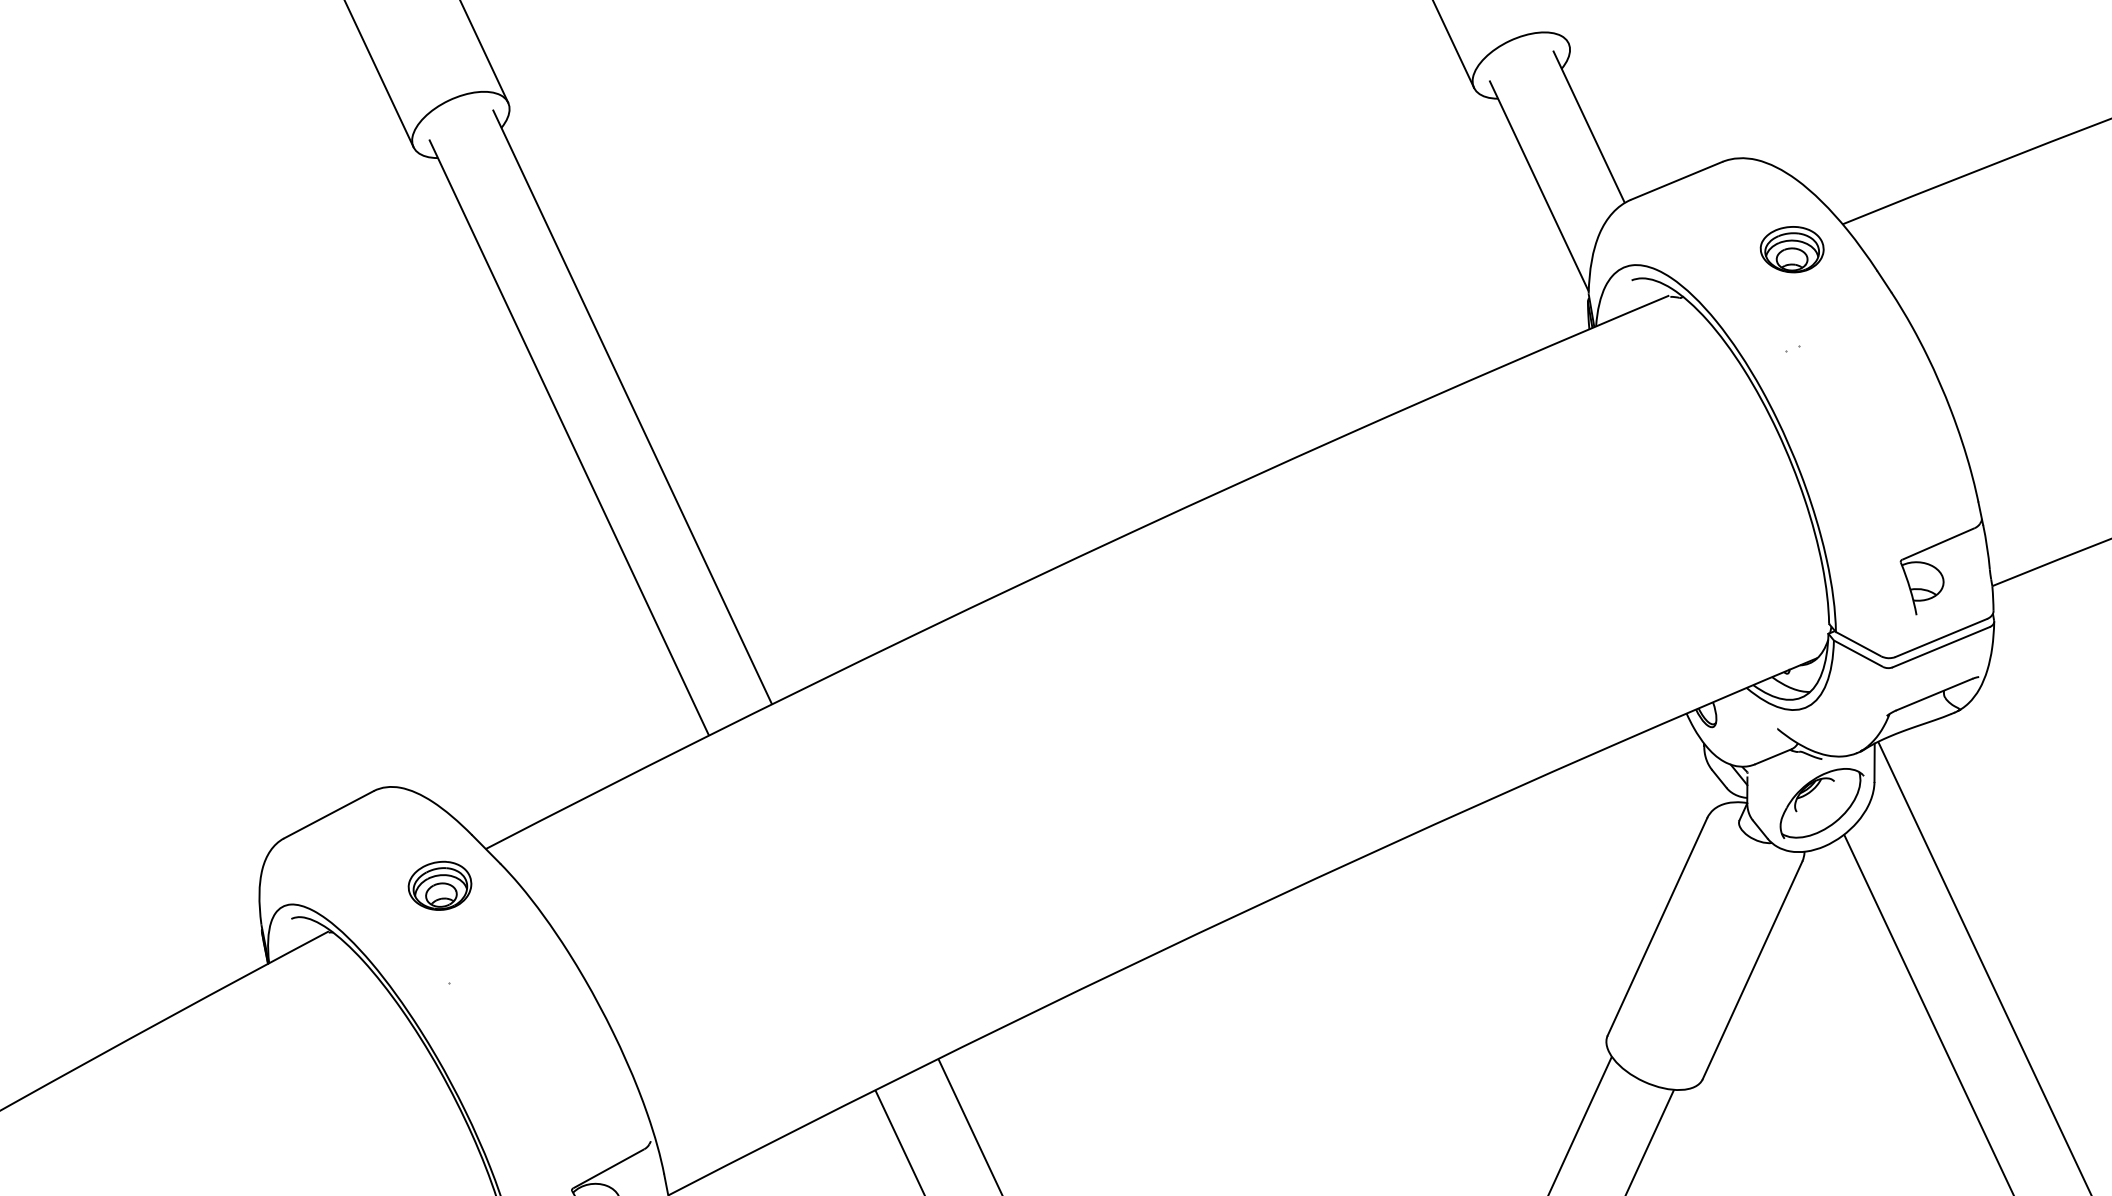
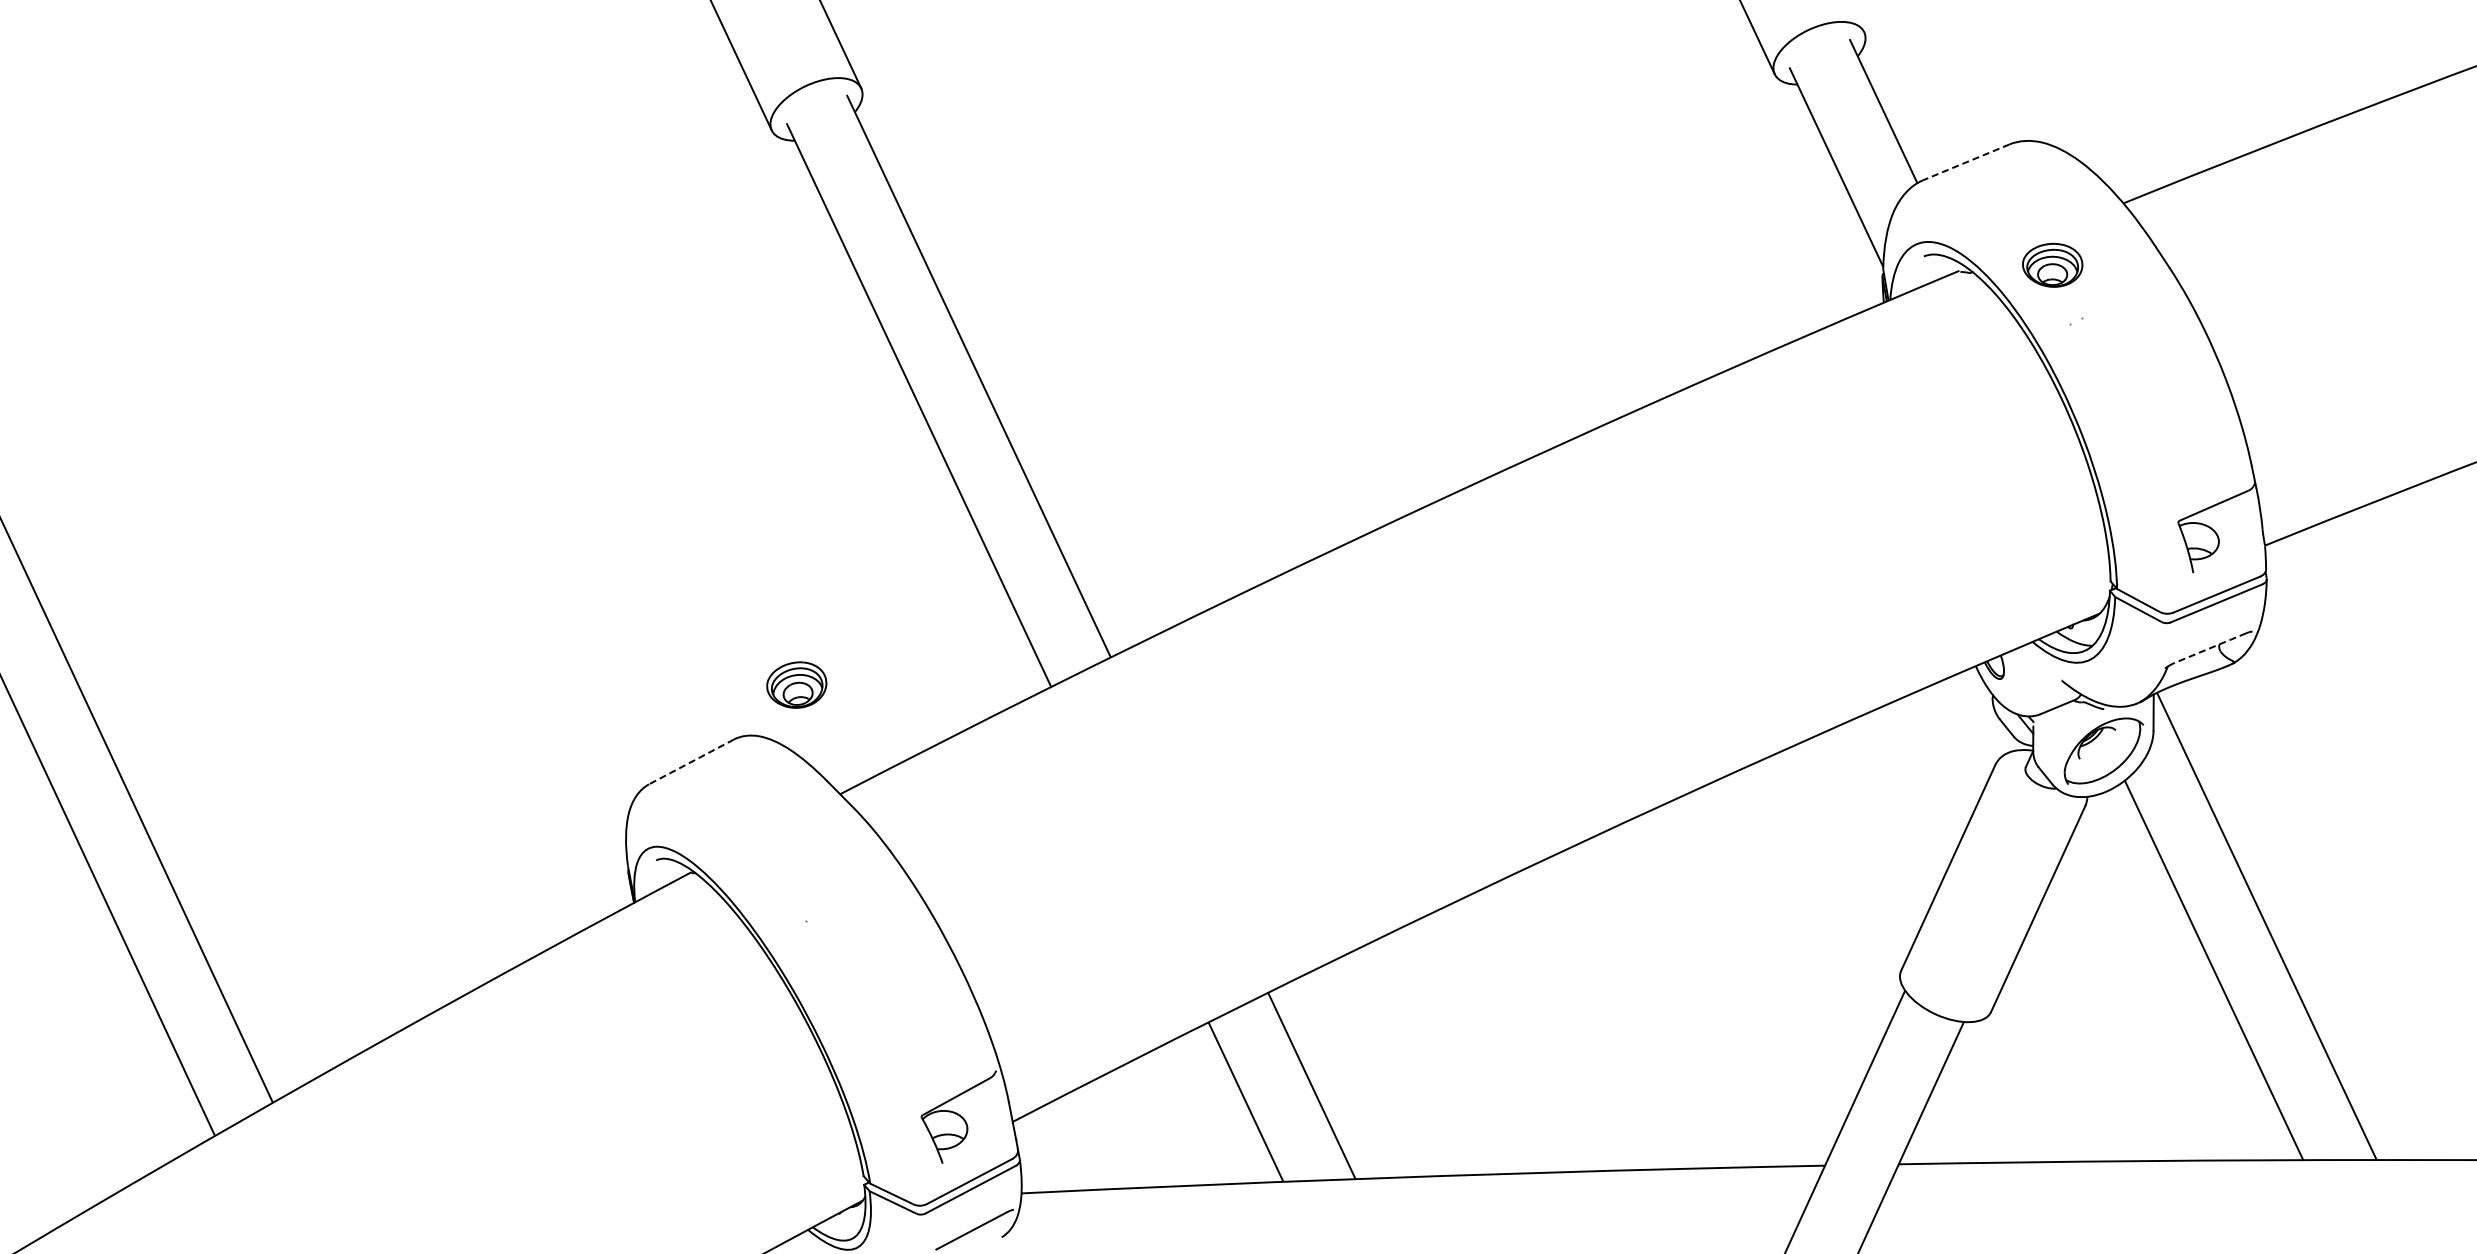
line: (1676, 181) -> (1966, 162), solid -> dashed
part: (1791, 248) -> (2052, 264), moved
line: (1934, 694) -> (2210, 648), solid -> dashed
line: (328, 814) -> (691, 761), solid -> dashed
part: (439, 885) -> (796, 684), moved

